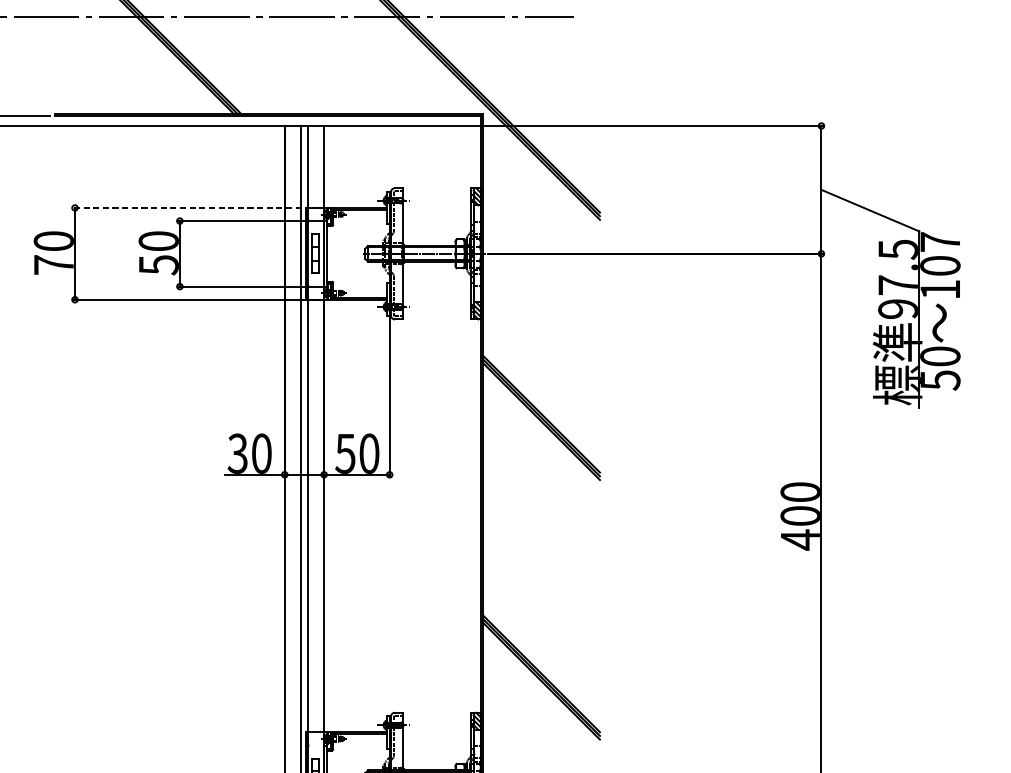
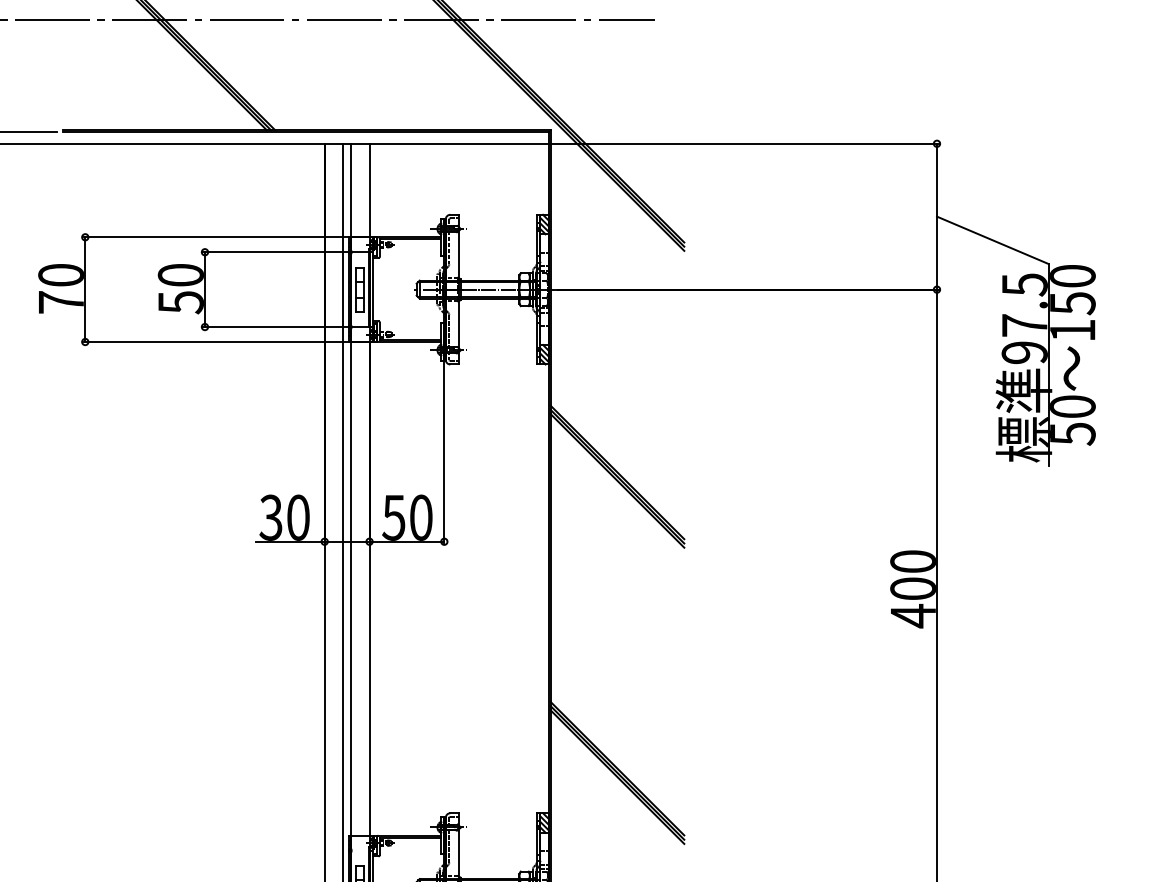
line: (202, 208) -> (230, 237), dashed -> solid
text: (940, 253) -> (1072, 289), 107 -> 150

